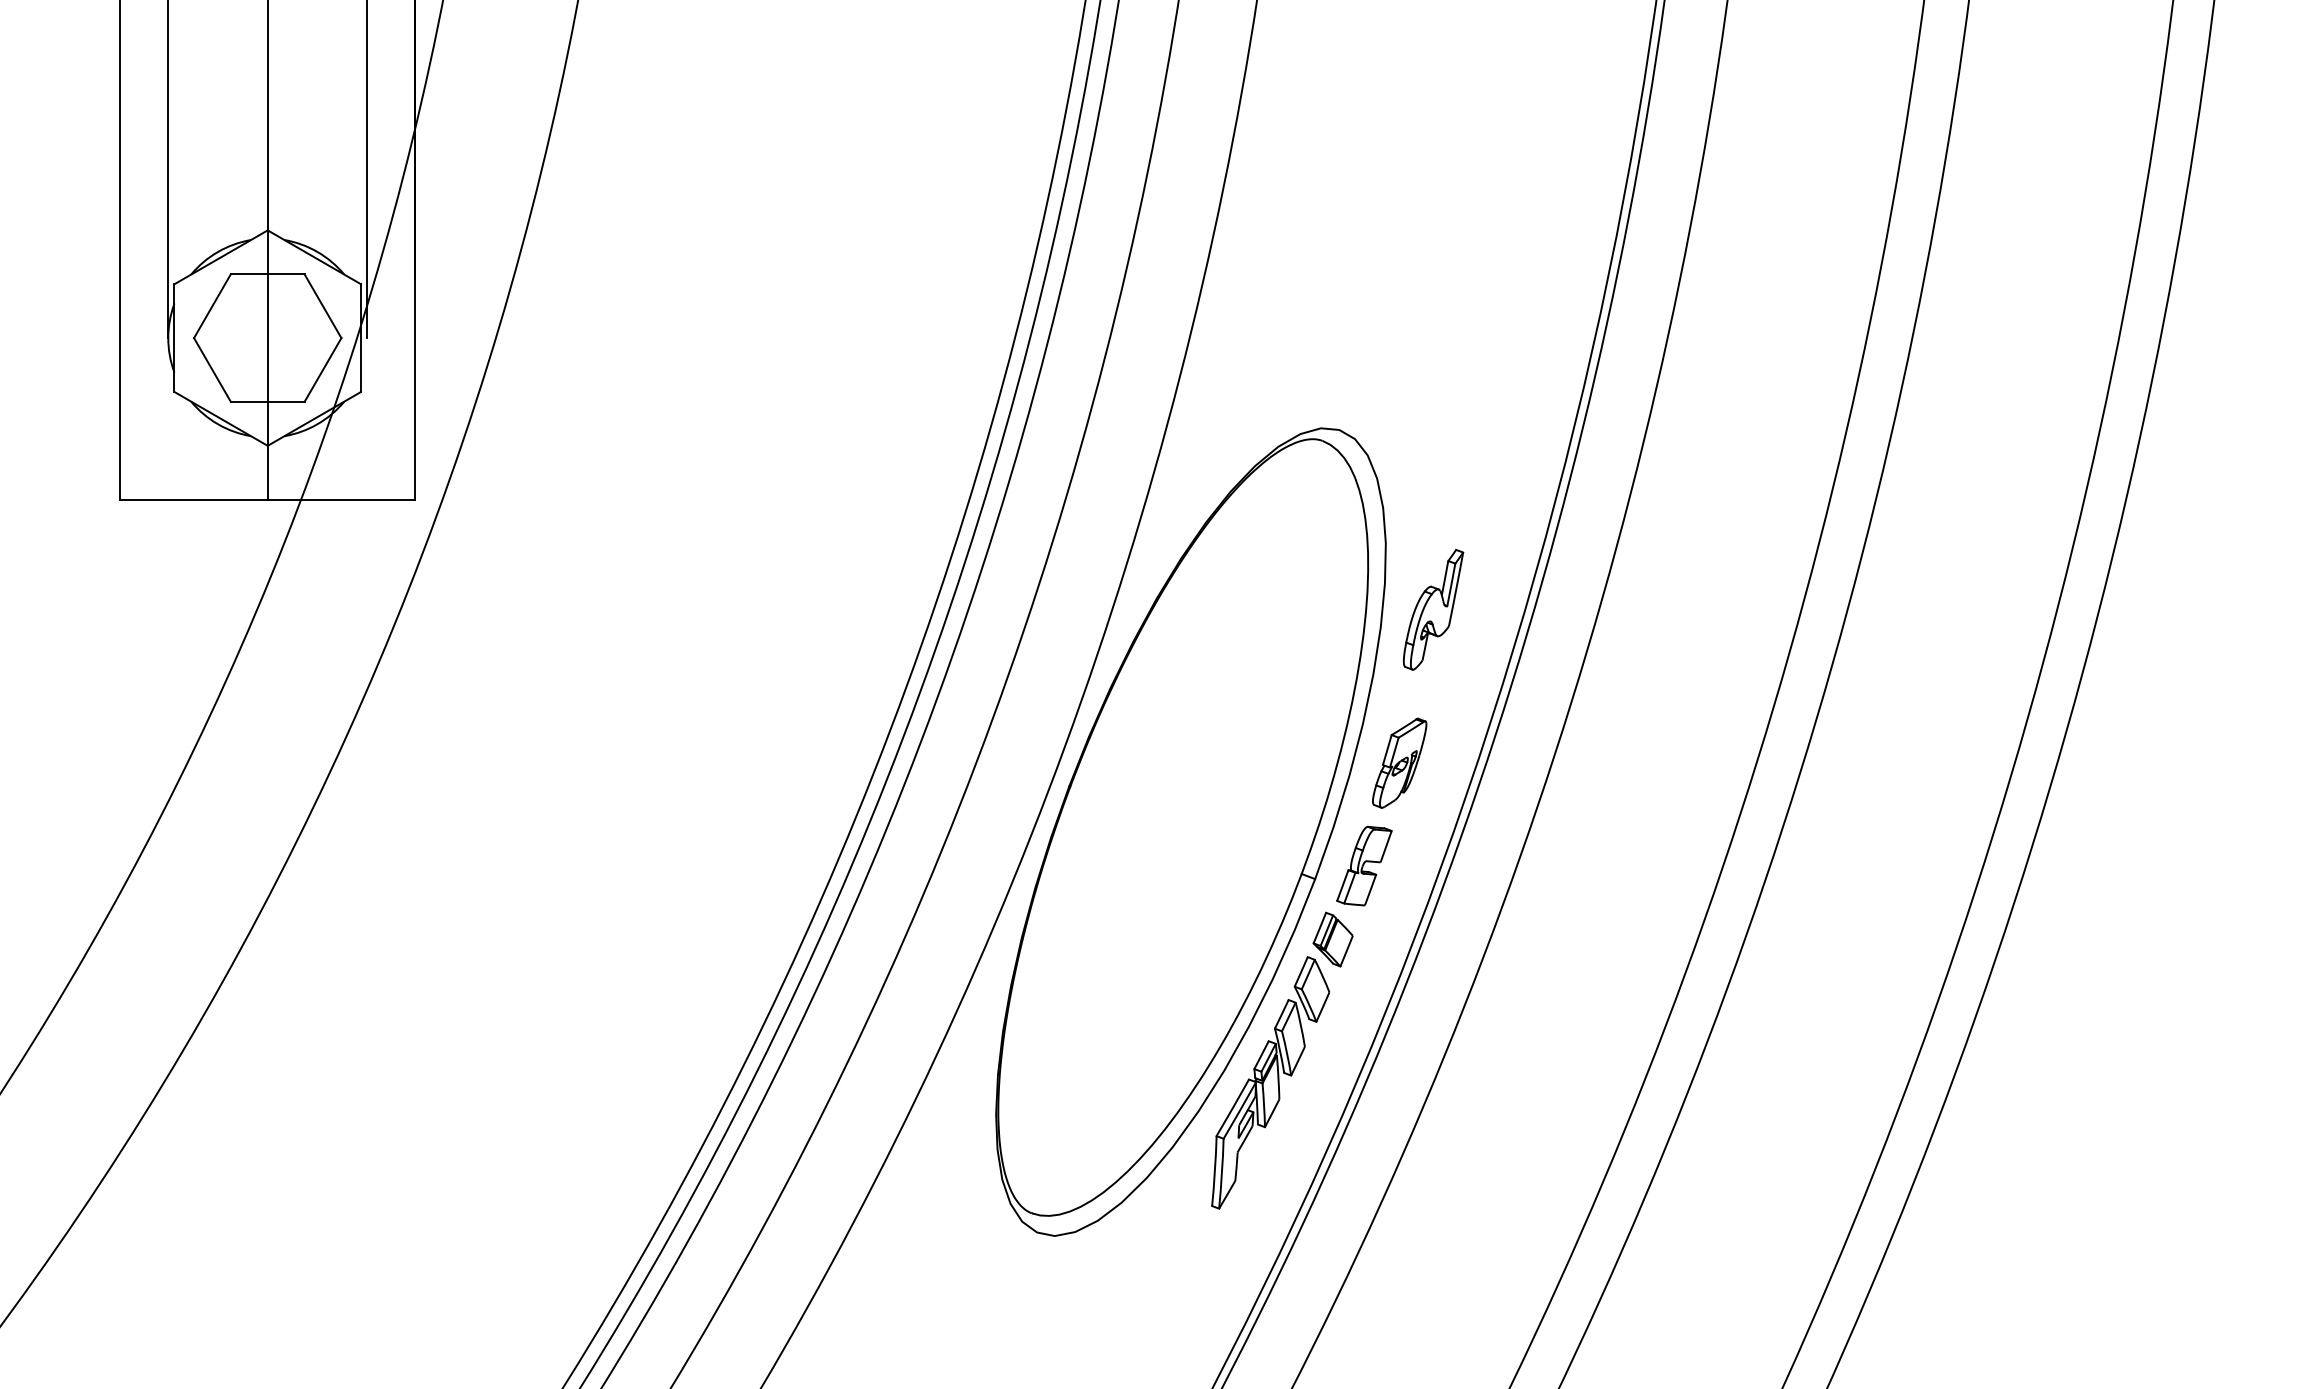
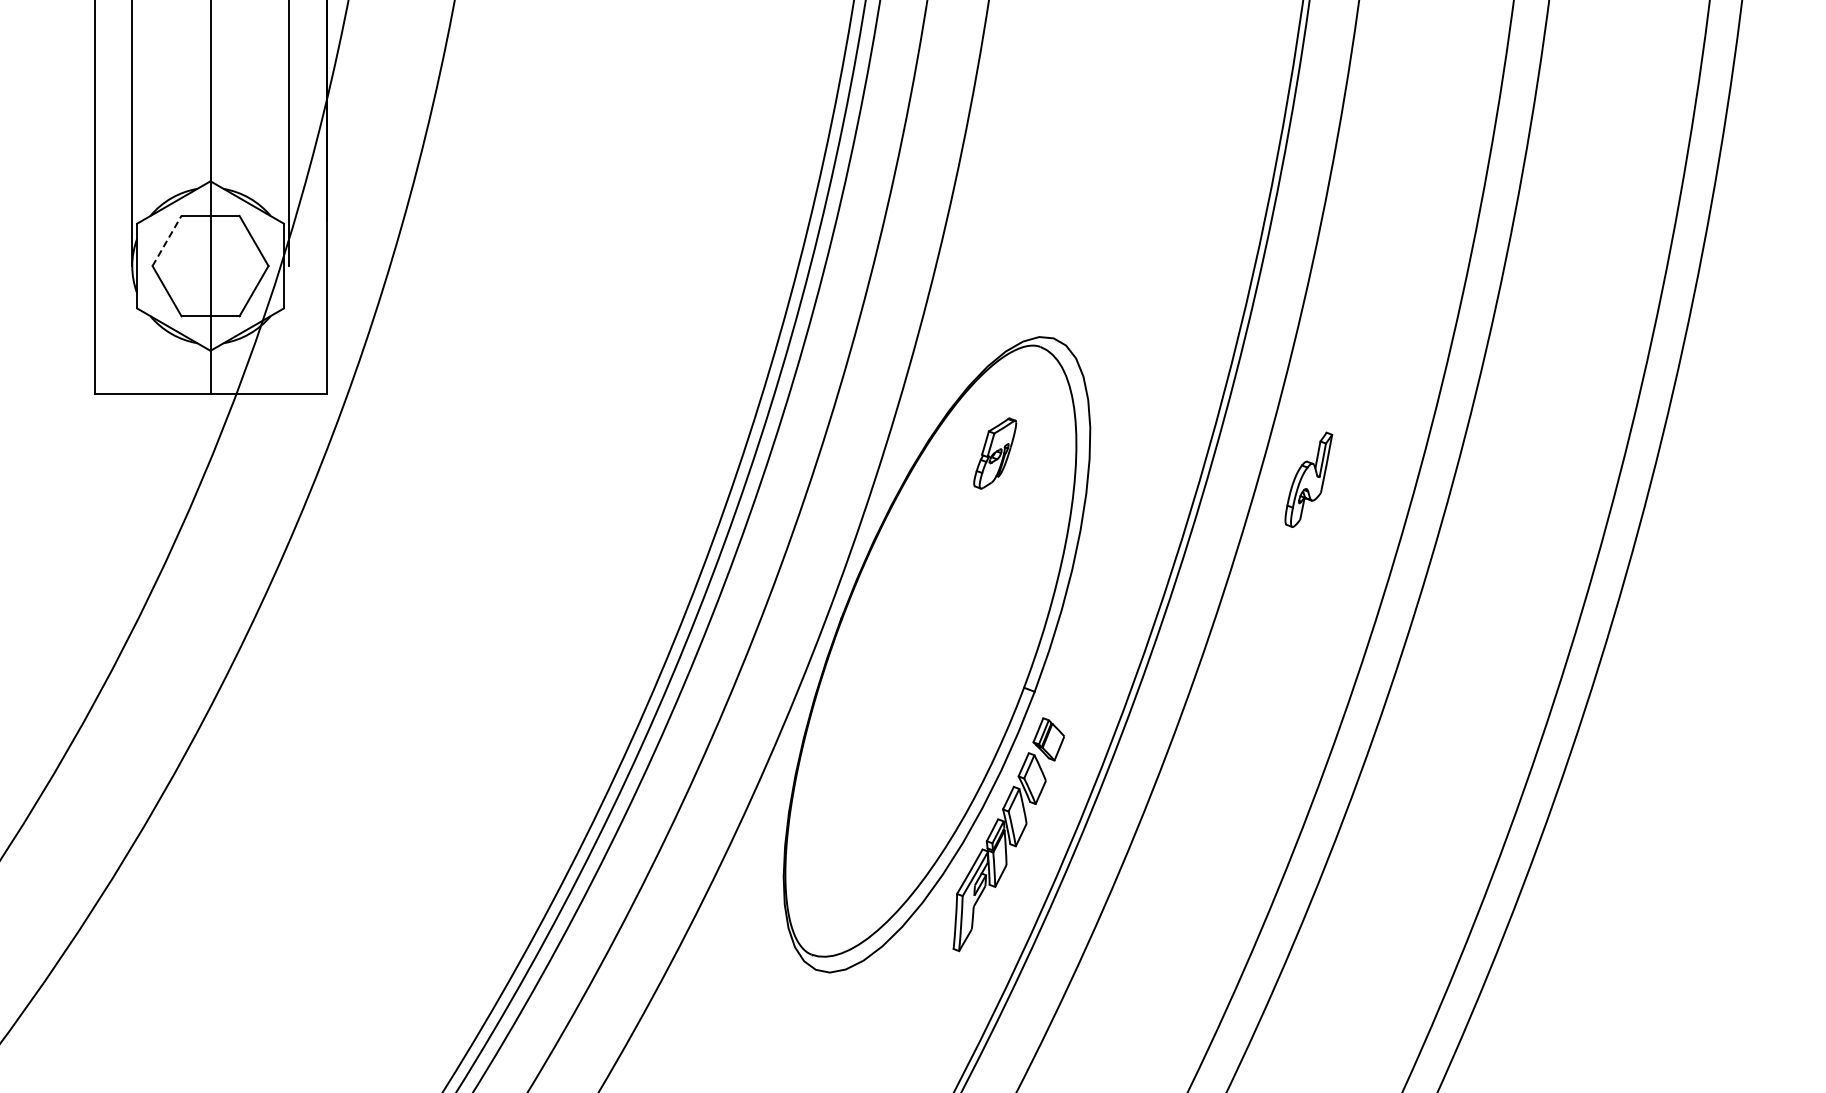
line: (213, 305) -> (167, 240), solid -> dashed
part: (1433, 609) -> (1308, 479), moved
part: (1400, 763) -> (995, 453), moved
part: (1364, 866) -> (1073, 681), removed

